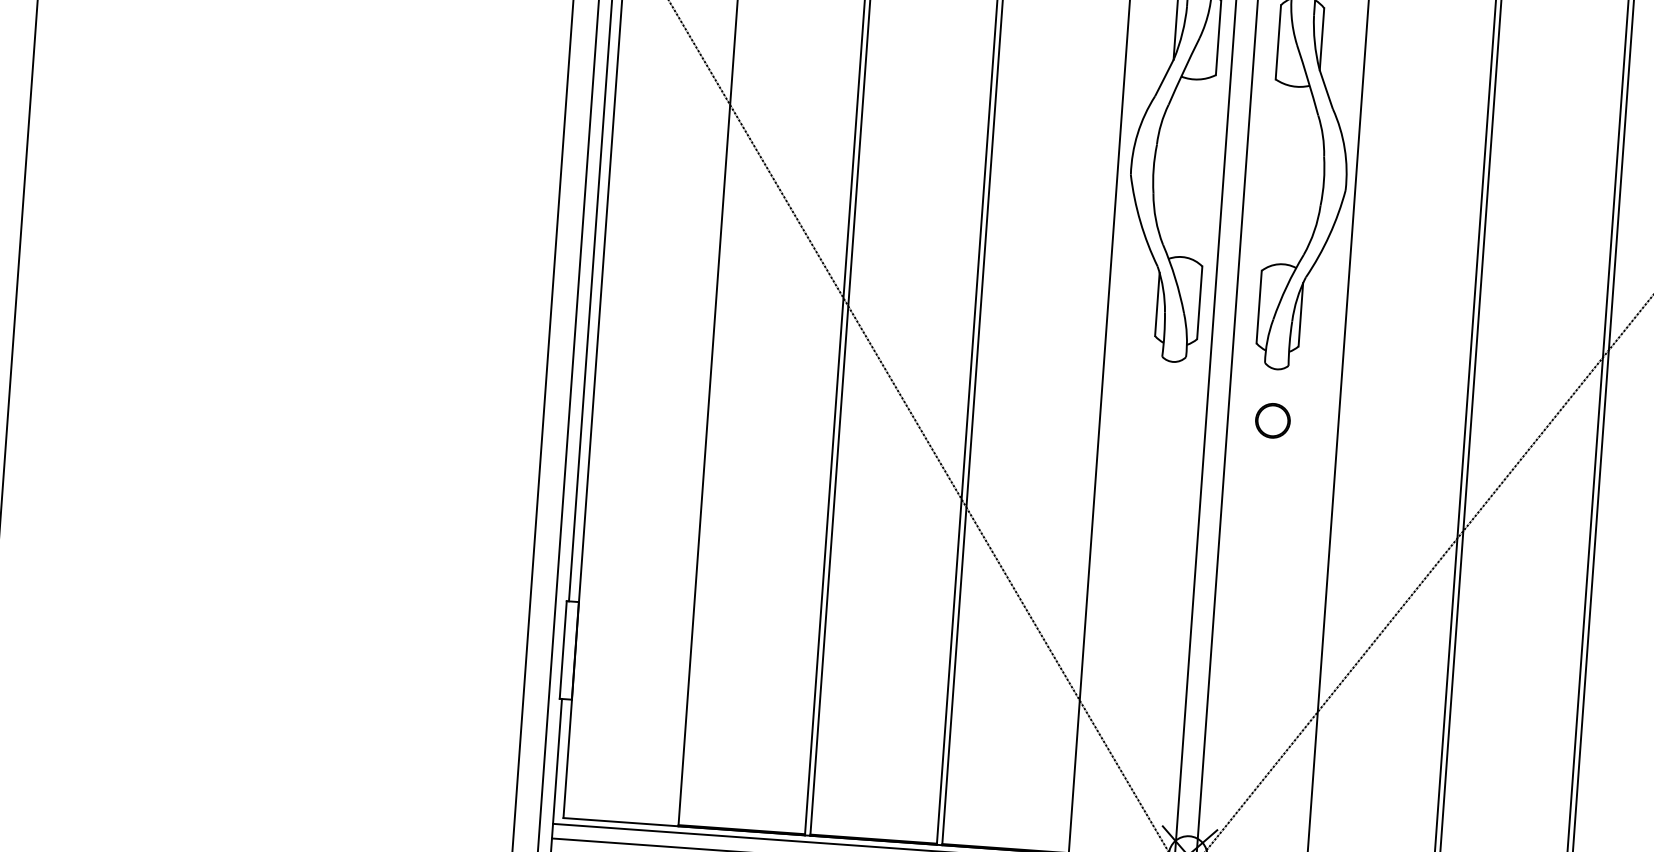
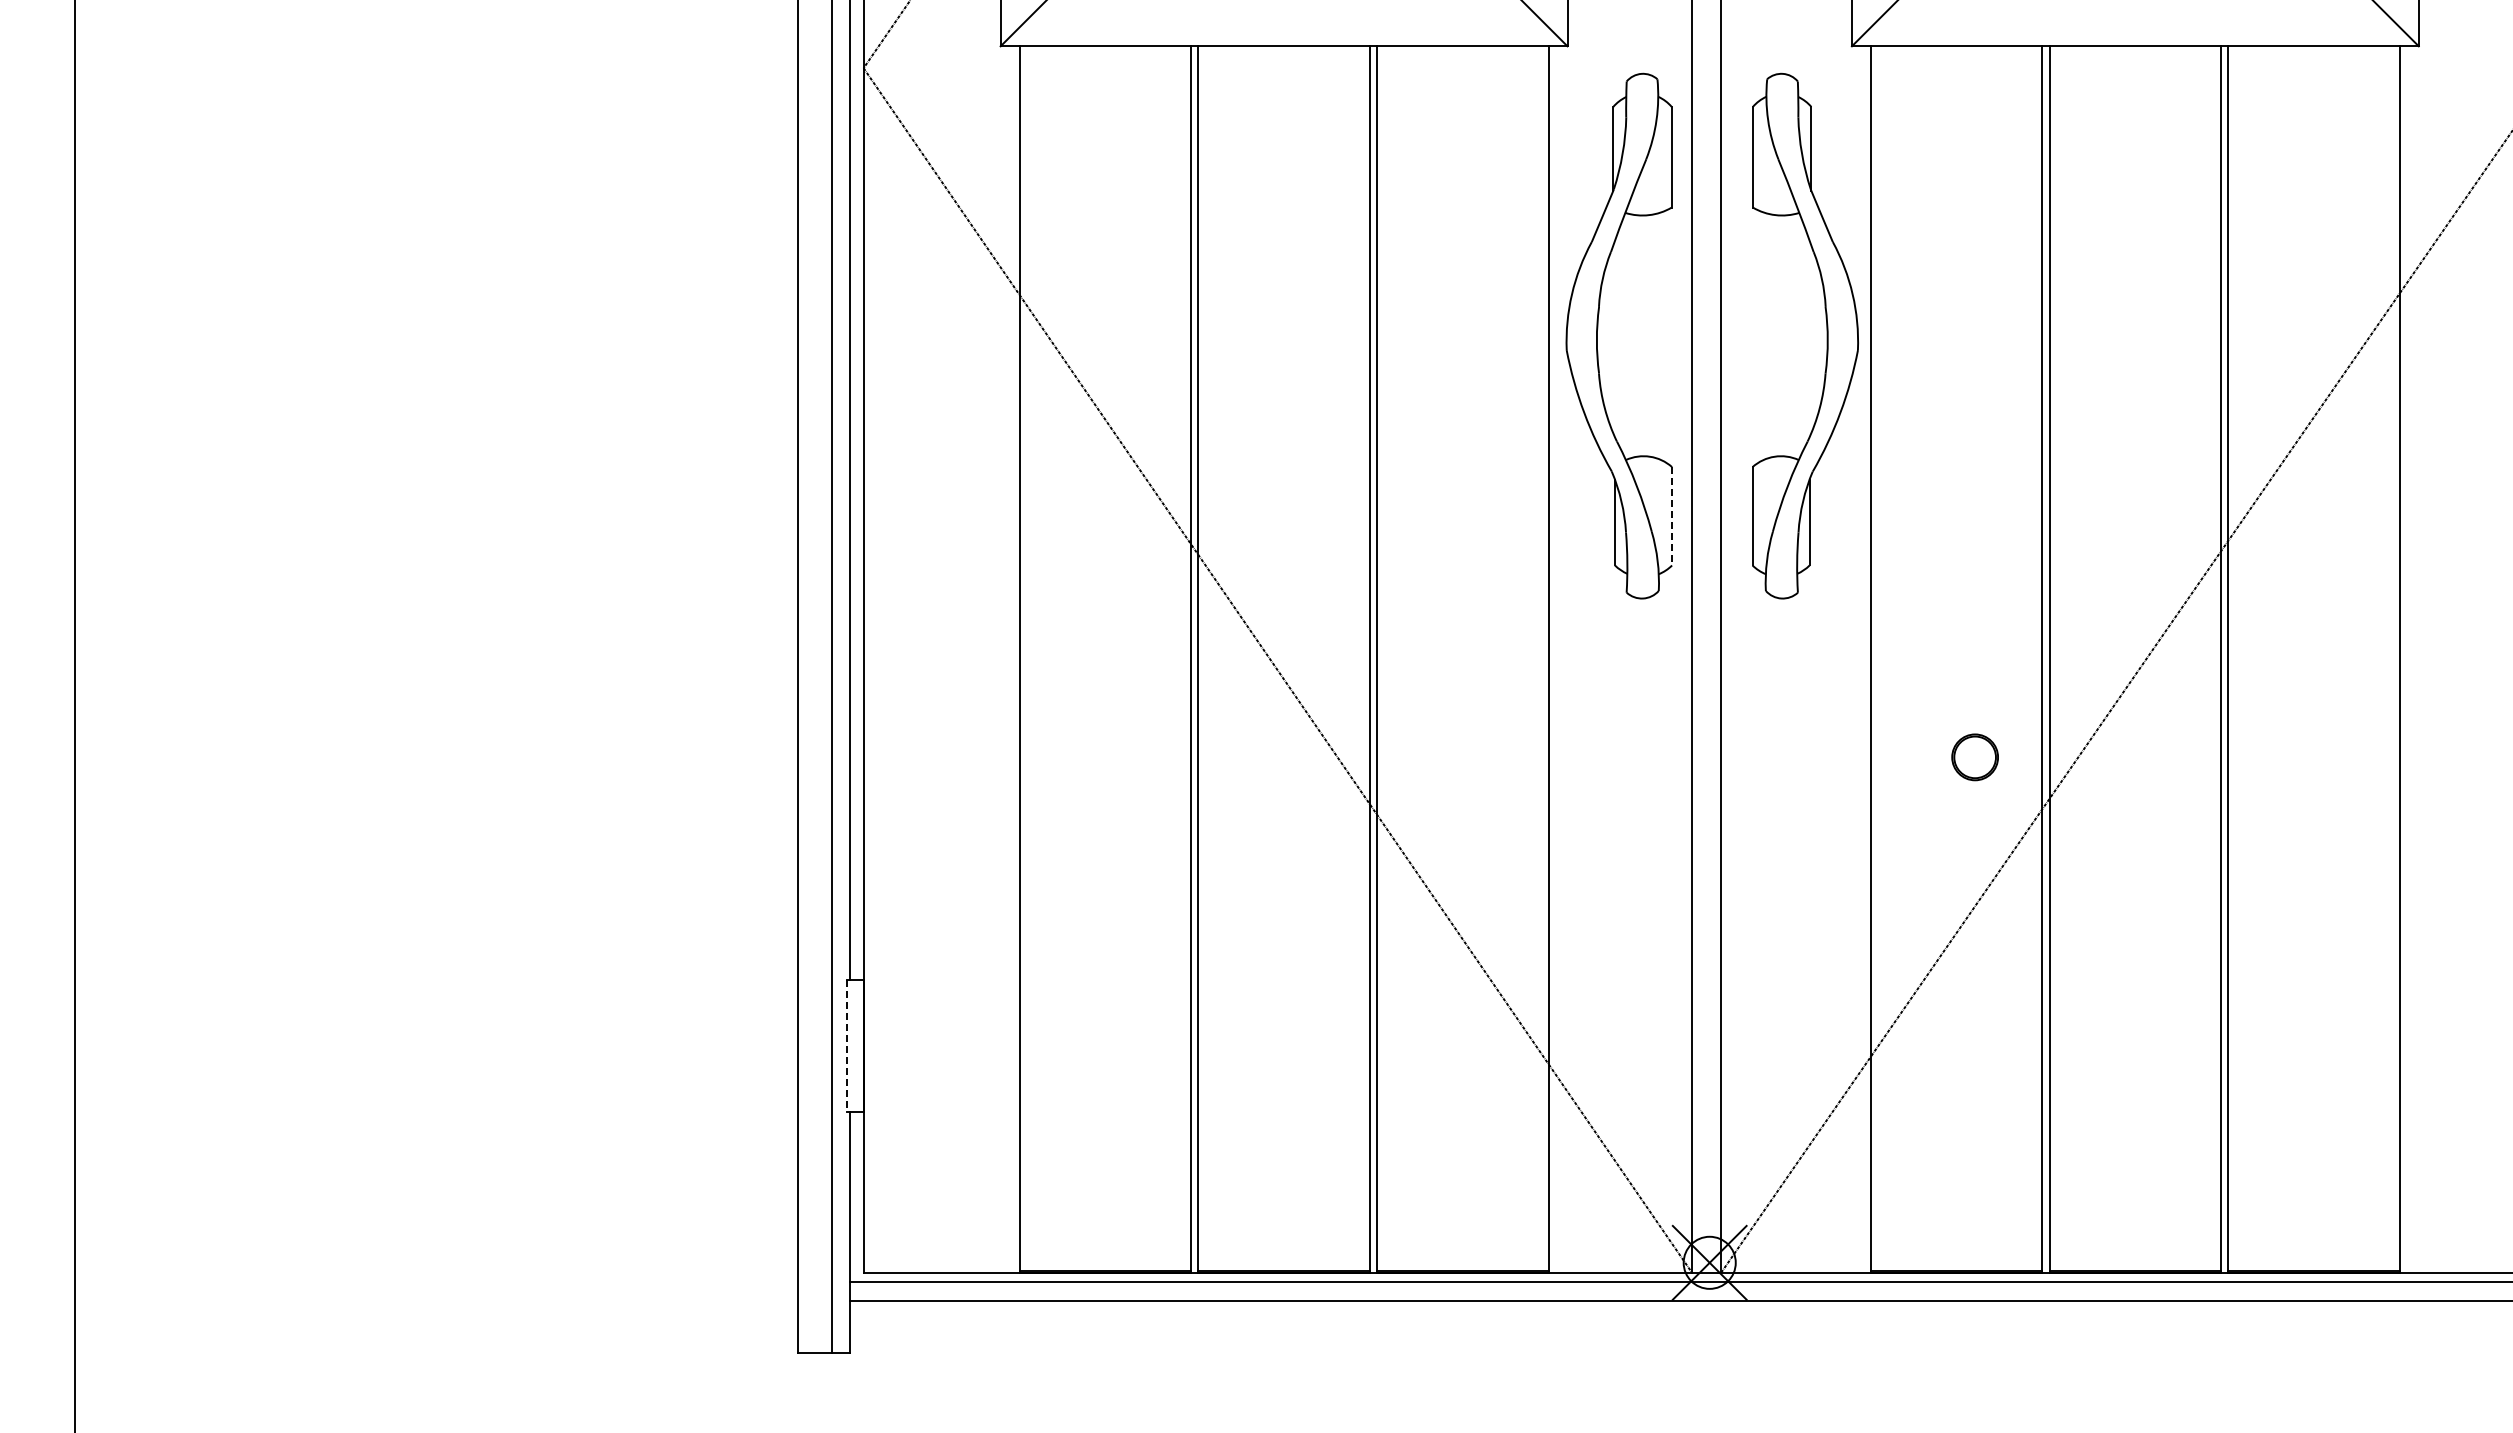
line: (1200, 303) -> (1672, 516), solid -> dashed
part: (1272, 420) -> (1974, 757), moved
line: (563, 650) -> (847, 1046), solid -> dashed

